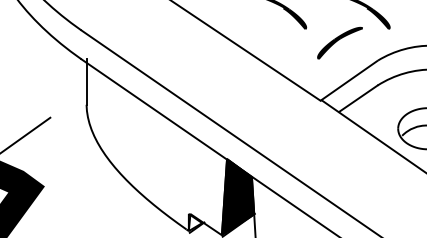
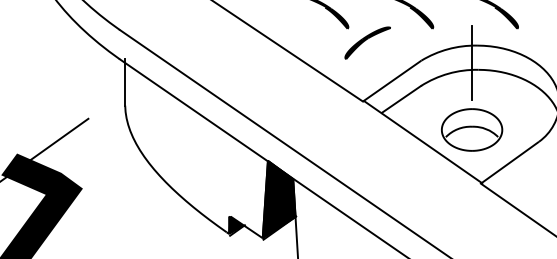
part: (339, 42) -> (367, 42), moved
fill: (195, 221) -> (235, 224), added

